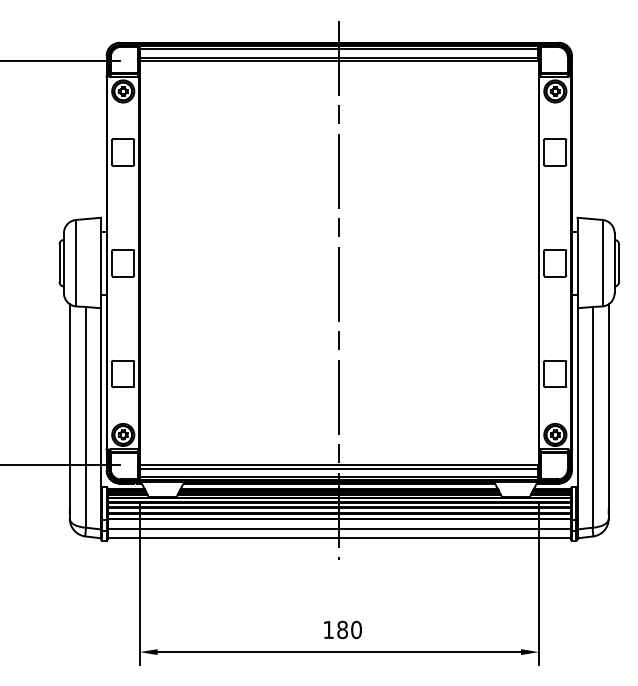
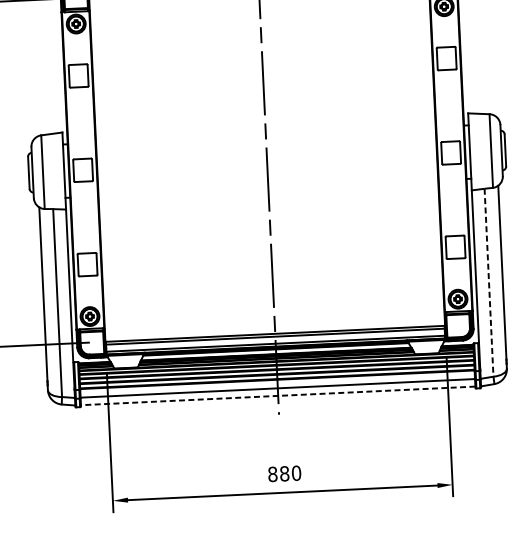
line: (592, 417) -> (488, 282), solid -> dashed
line: (339, 538) -> (278, 396), solid -> dashed
text: (328, 629) -> (272, 474), 180 -> 880

